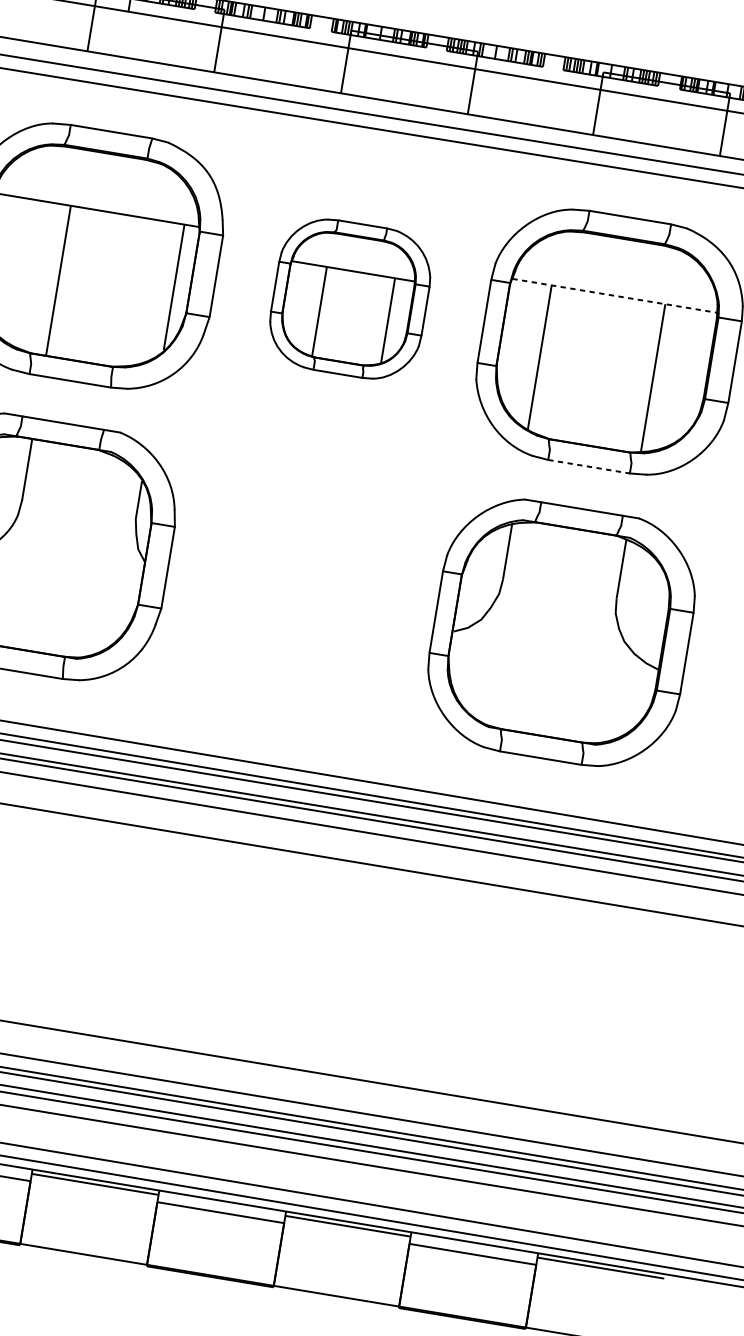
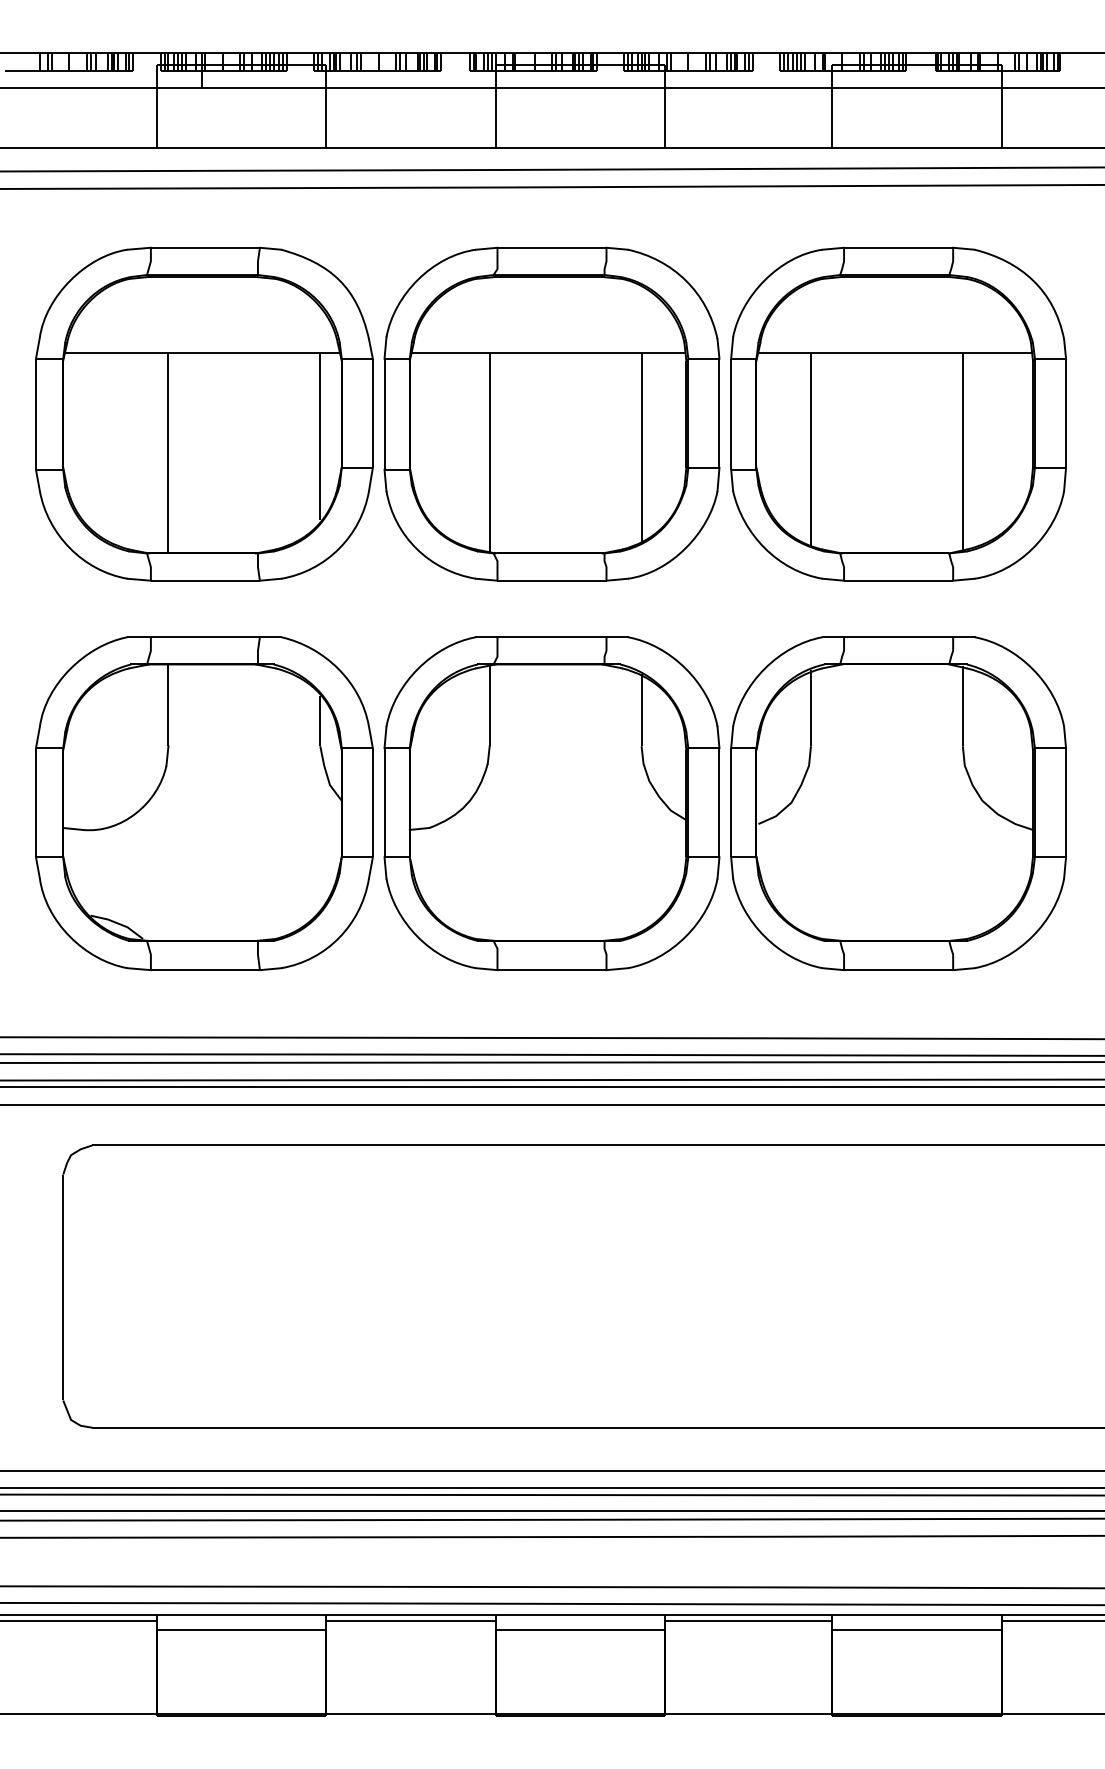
line: (615, 295) -> (896, 352), dashed -> solid
part: (350, 298) -> (551, 413), size x1.67
line: (589, 466) -> (899, 580), dashed -> solid
part: (301, 590) -> (551, 803), added

